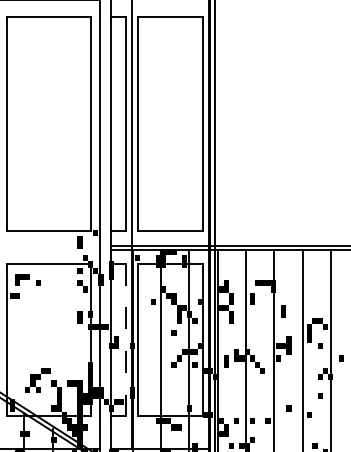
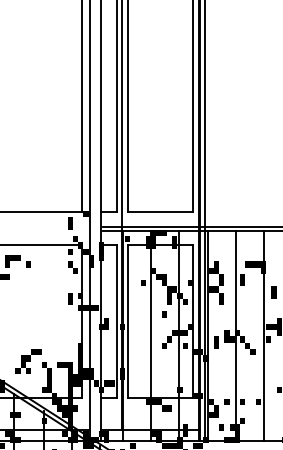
line: (126, 340) -> (116, 321), dashed -> solid

